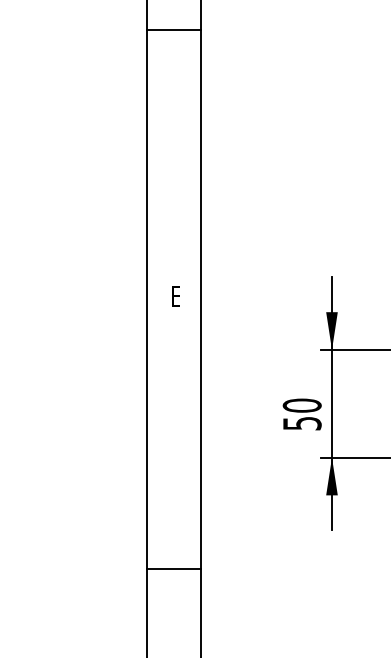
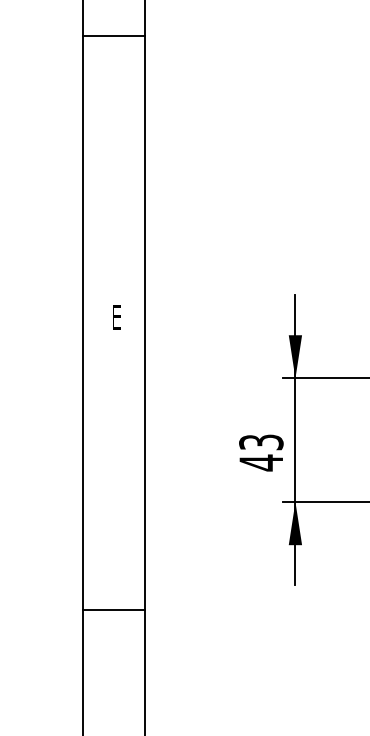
line: (173, 29) -> (113, 35), moved
text: (301, 414) -> (260, 452), 50 -> 43
line: (173, 568) -> (113, 609), moved

